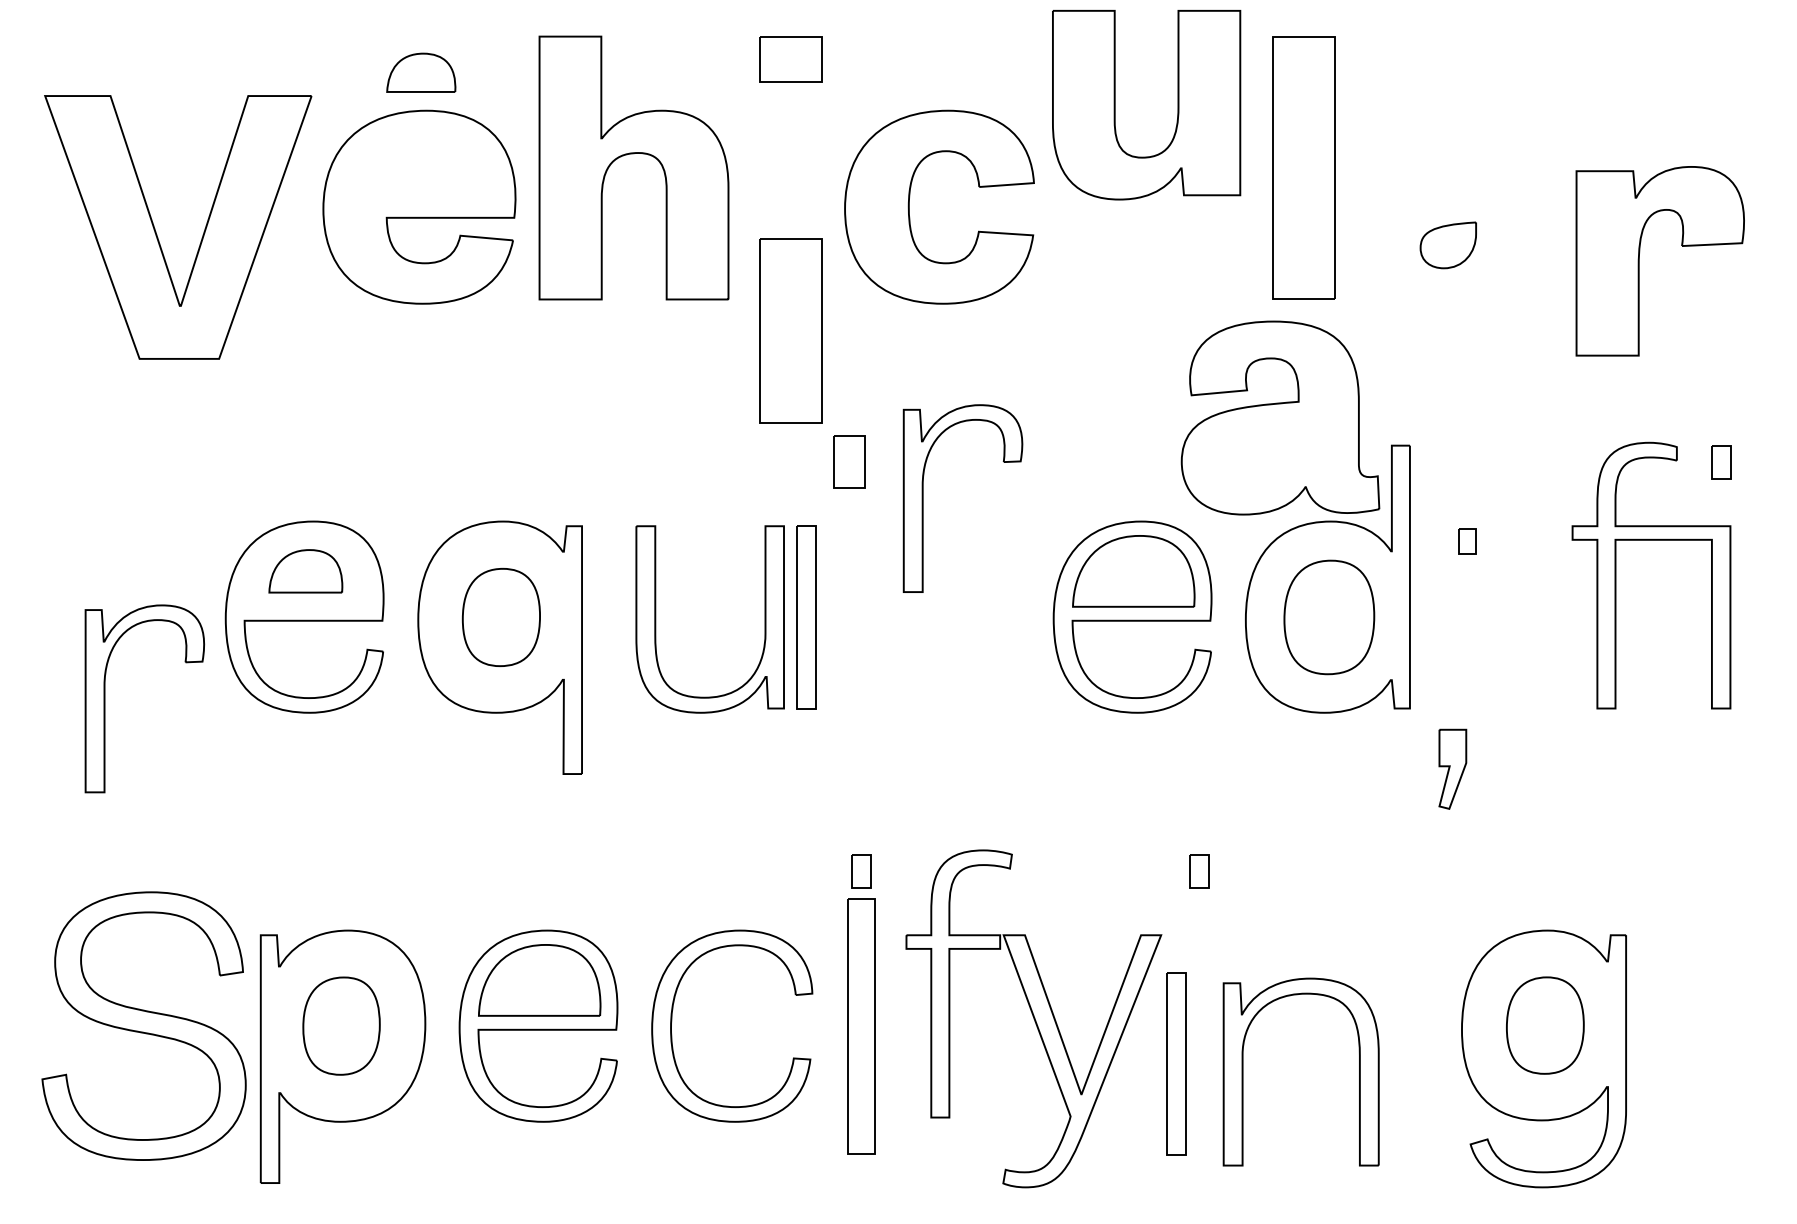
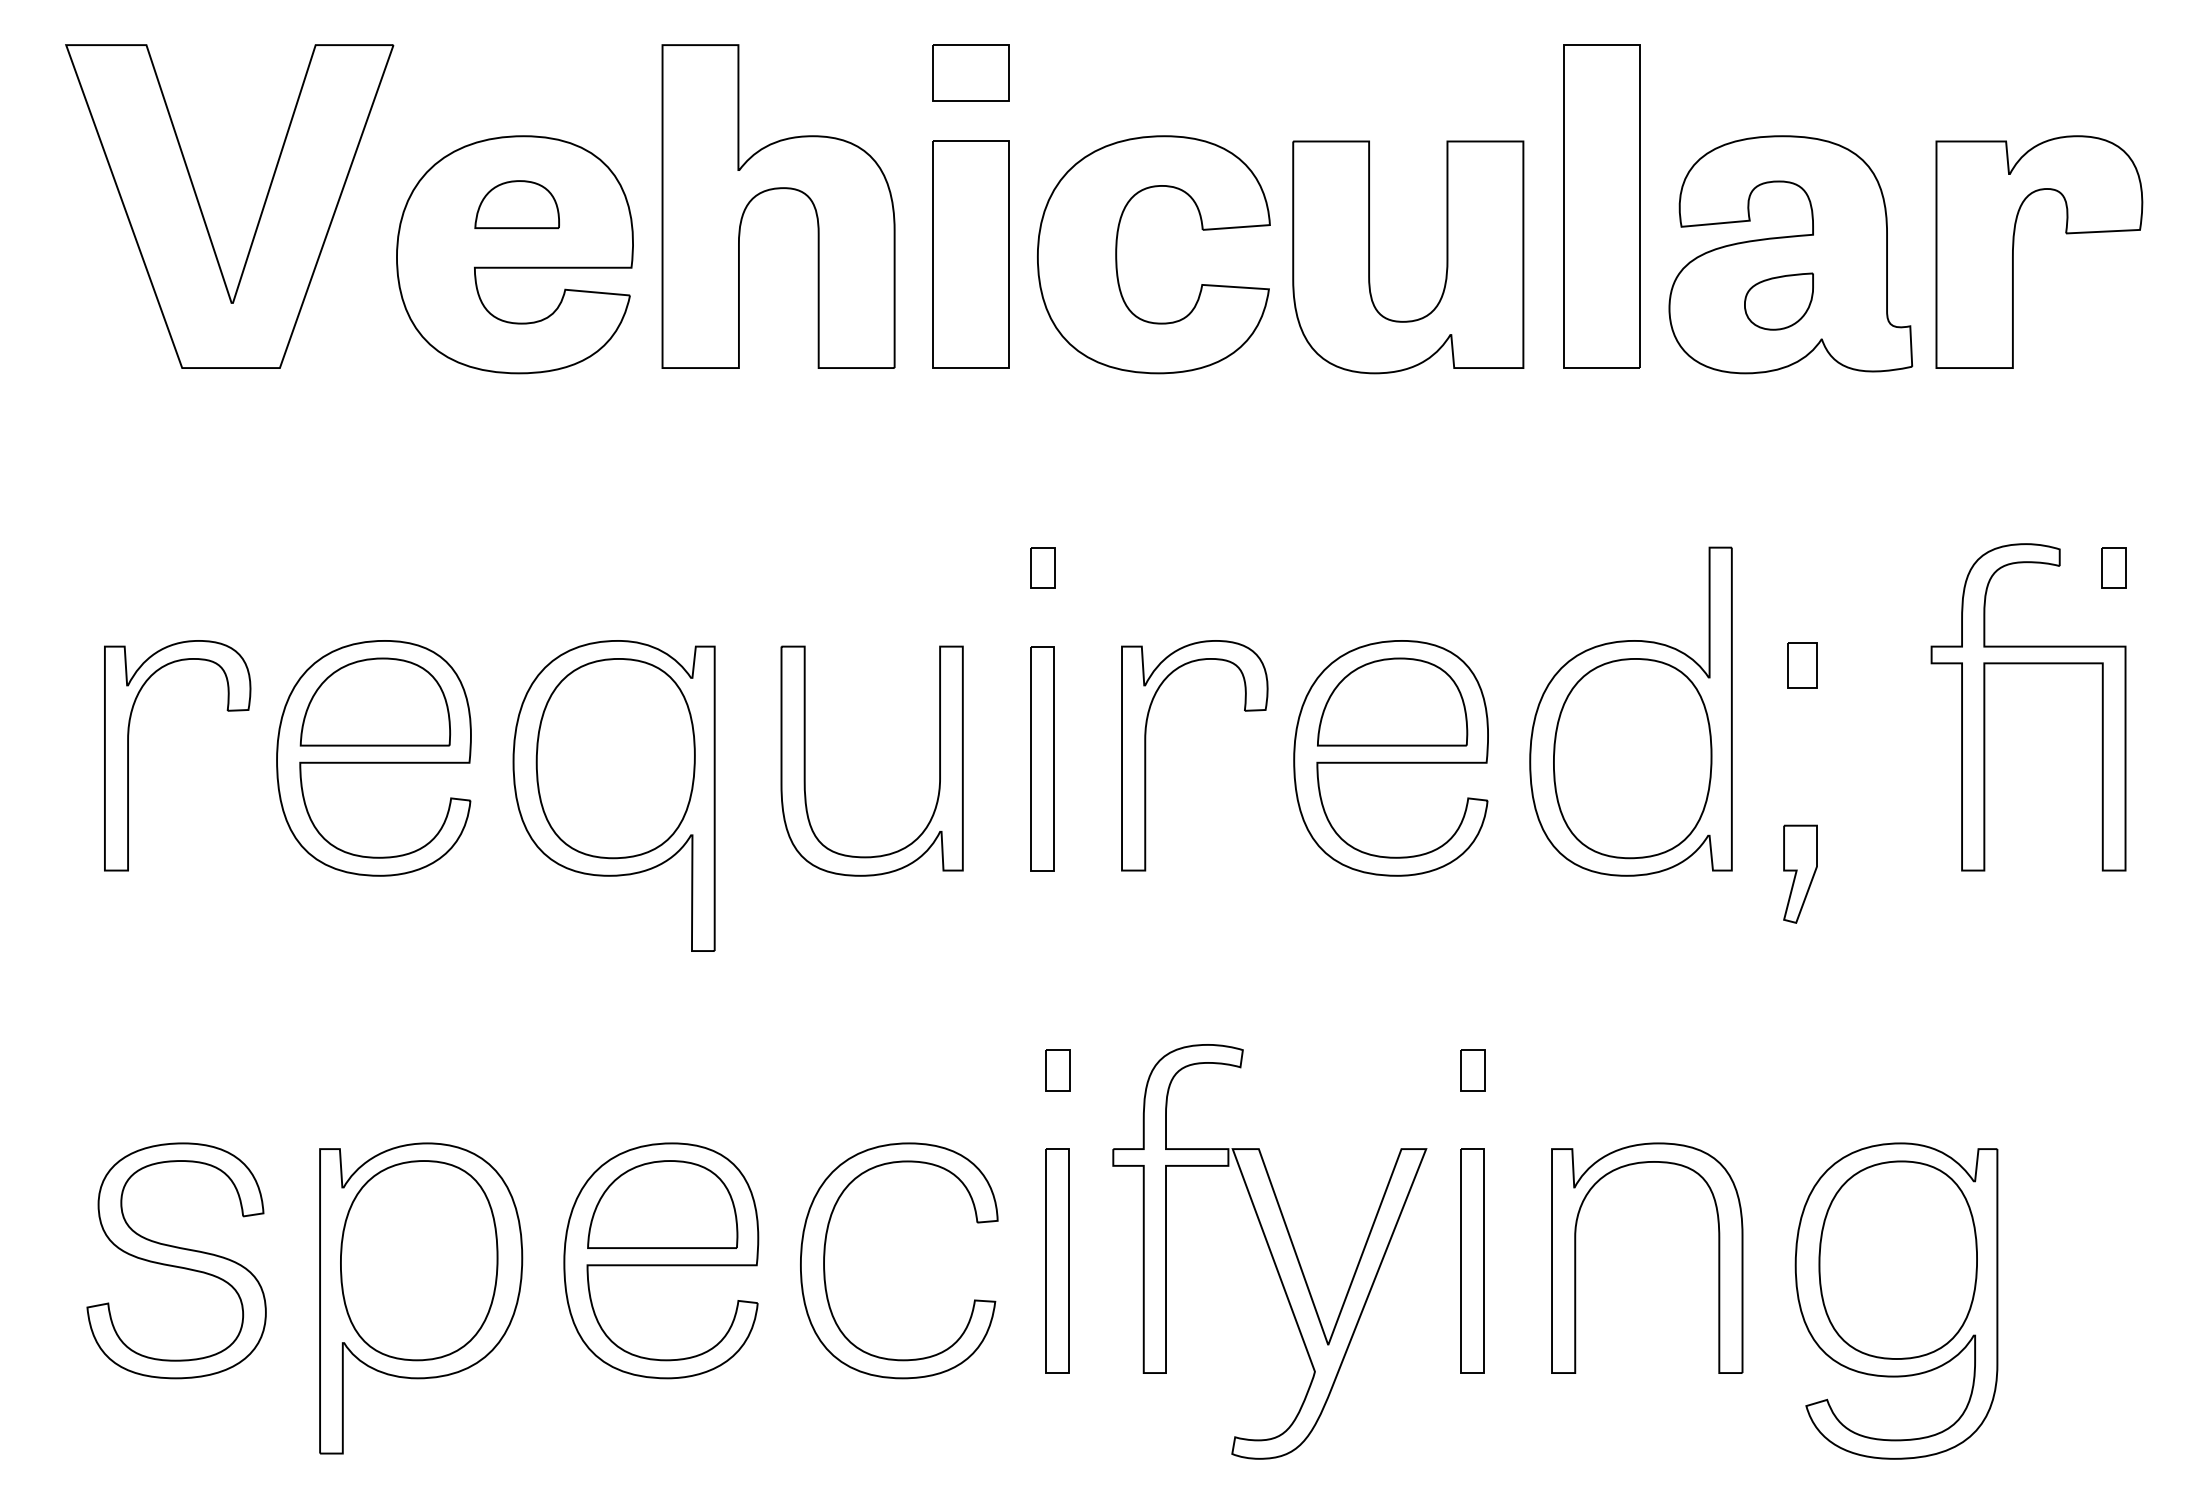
part: (420, 72) -> (516, 204), moved
part: (1177, 105) -> (1446, 257), moved
part: (156, 233) -> (203, 214), moved
part: (1640, 255) -> (2014, 245), moved
part: (790, 330) -> (970, 254), moved
part: (1280, 417) -> (1790, 254), moved
part: (848, 461) -> (1042, 567), size x0.62
part: (923, 498) -> (1146, 755), moved
part: (1467, 541) -> (1802, 665), size x1.43
part: (305, 570) -> (375, 701), size x1.67
part: (501, 617) -> (615, 758), size x1.67
part: (806, 617) -> (1042, 758), moved
part: (1329, 617) -> (1632, 758), size x1.43
part: (104, 698) -> (128, 755), moved
part: (1452, 768) -> (1800, 873), moved
part: (143, 1025) -> (176, 1260), size x0.71
part: (341, 1025) -> (419, 1260), size x1.67
part: (861, 1025) -> (1057, 1260), size x0.71
part: (1544, 1025) -> (1897, 1259), size x1.67
part: (1176, 1063) -> (1472, 1260), moved
part: (1243, 1071) -> (1576, 1257), moved

